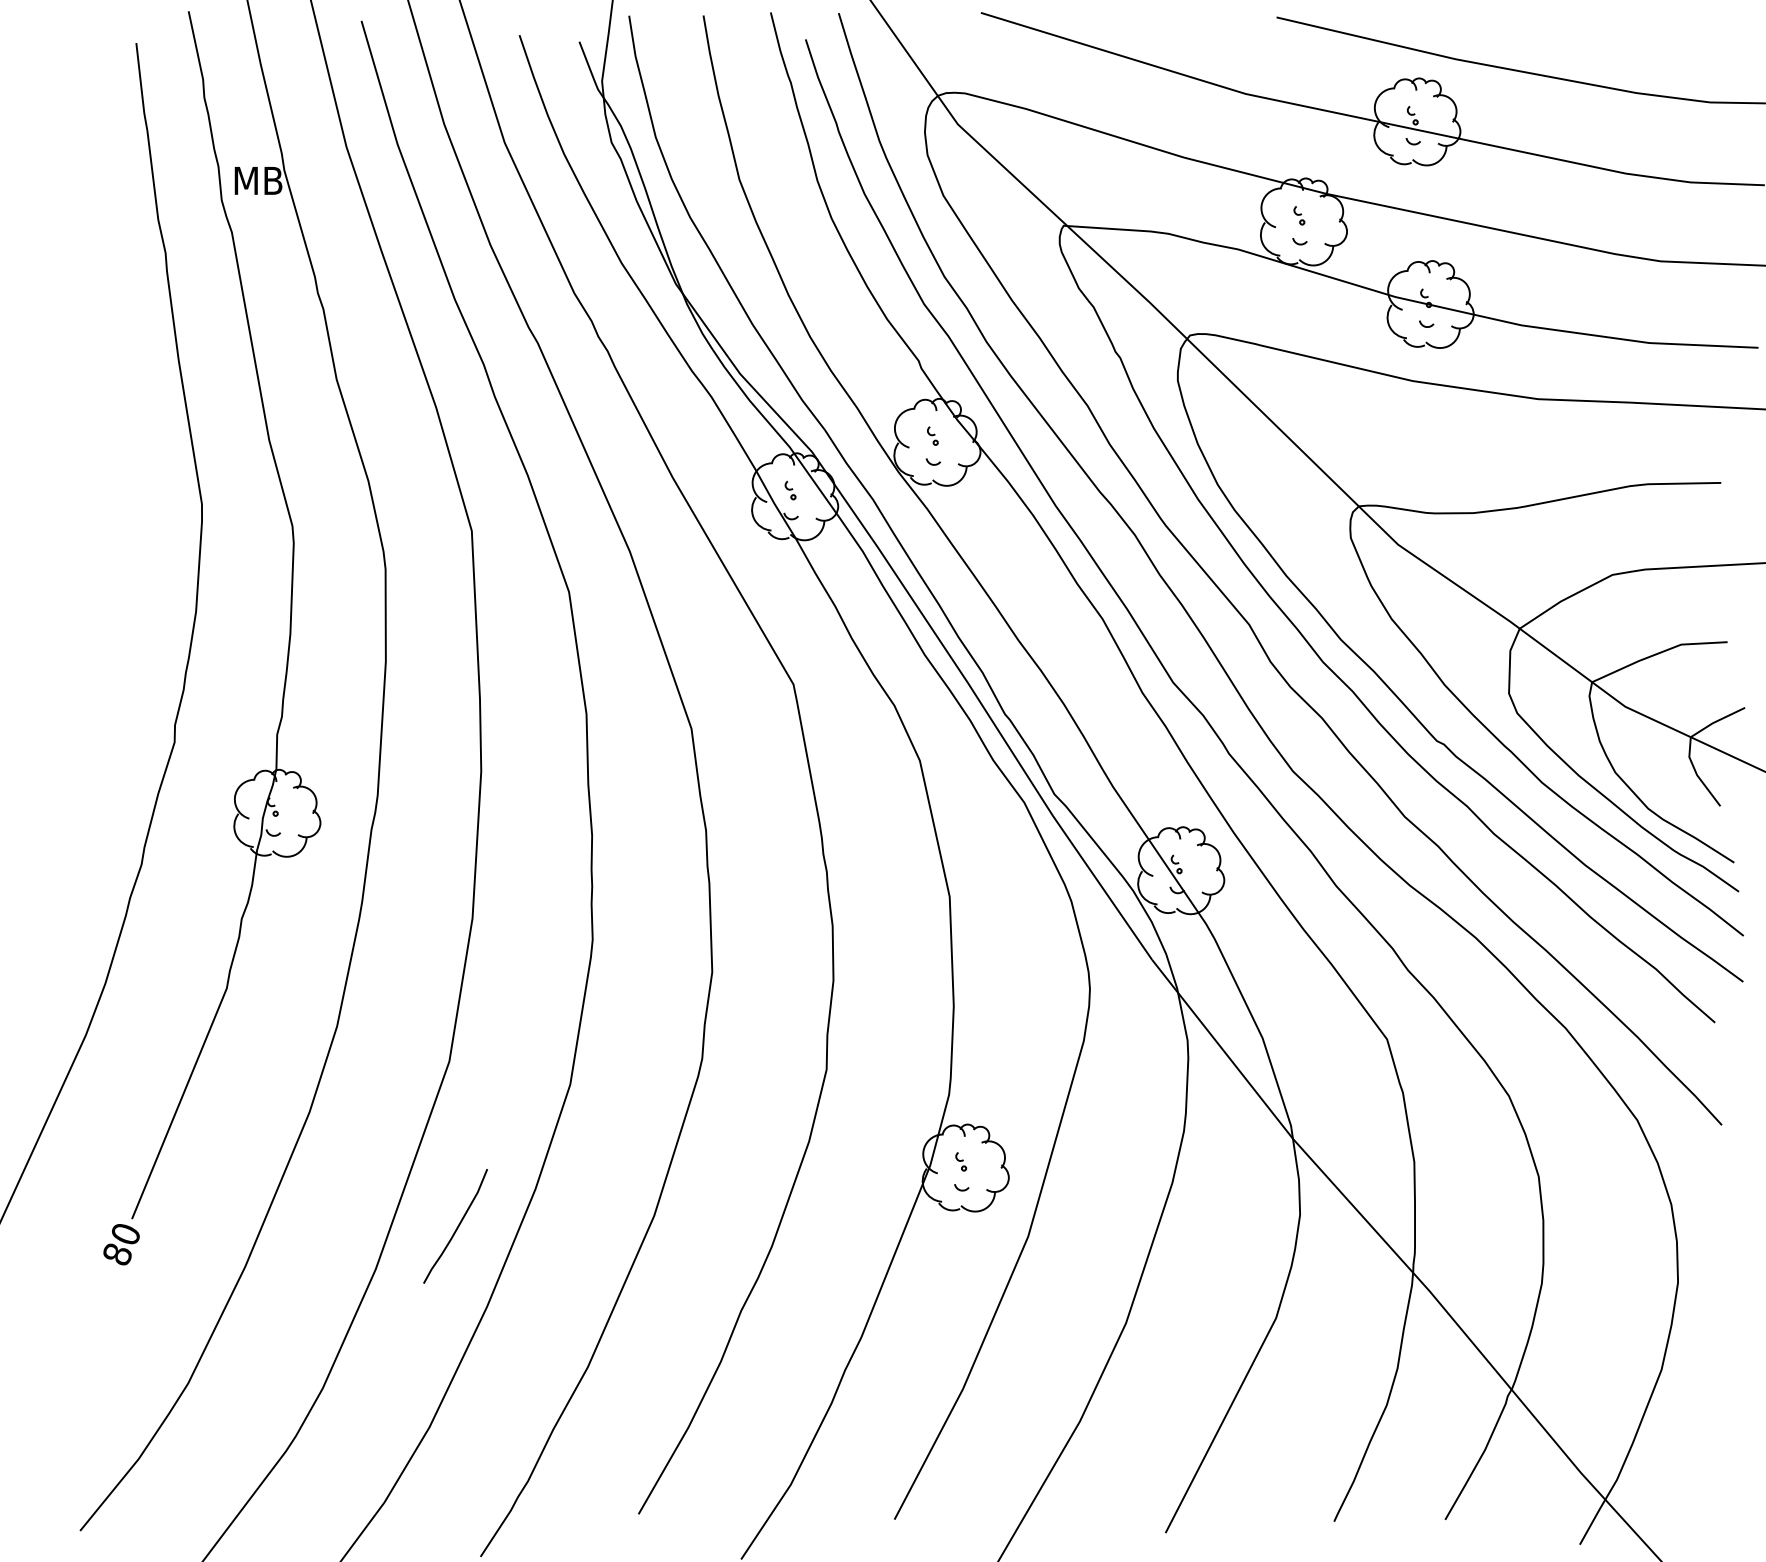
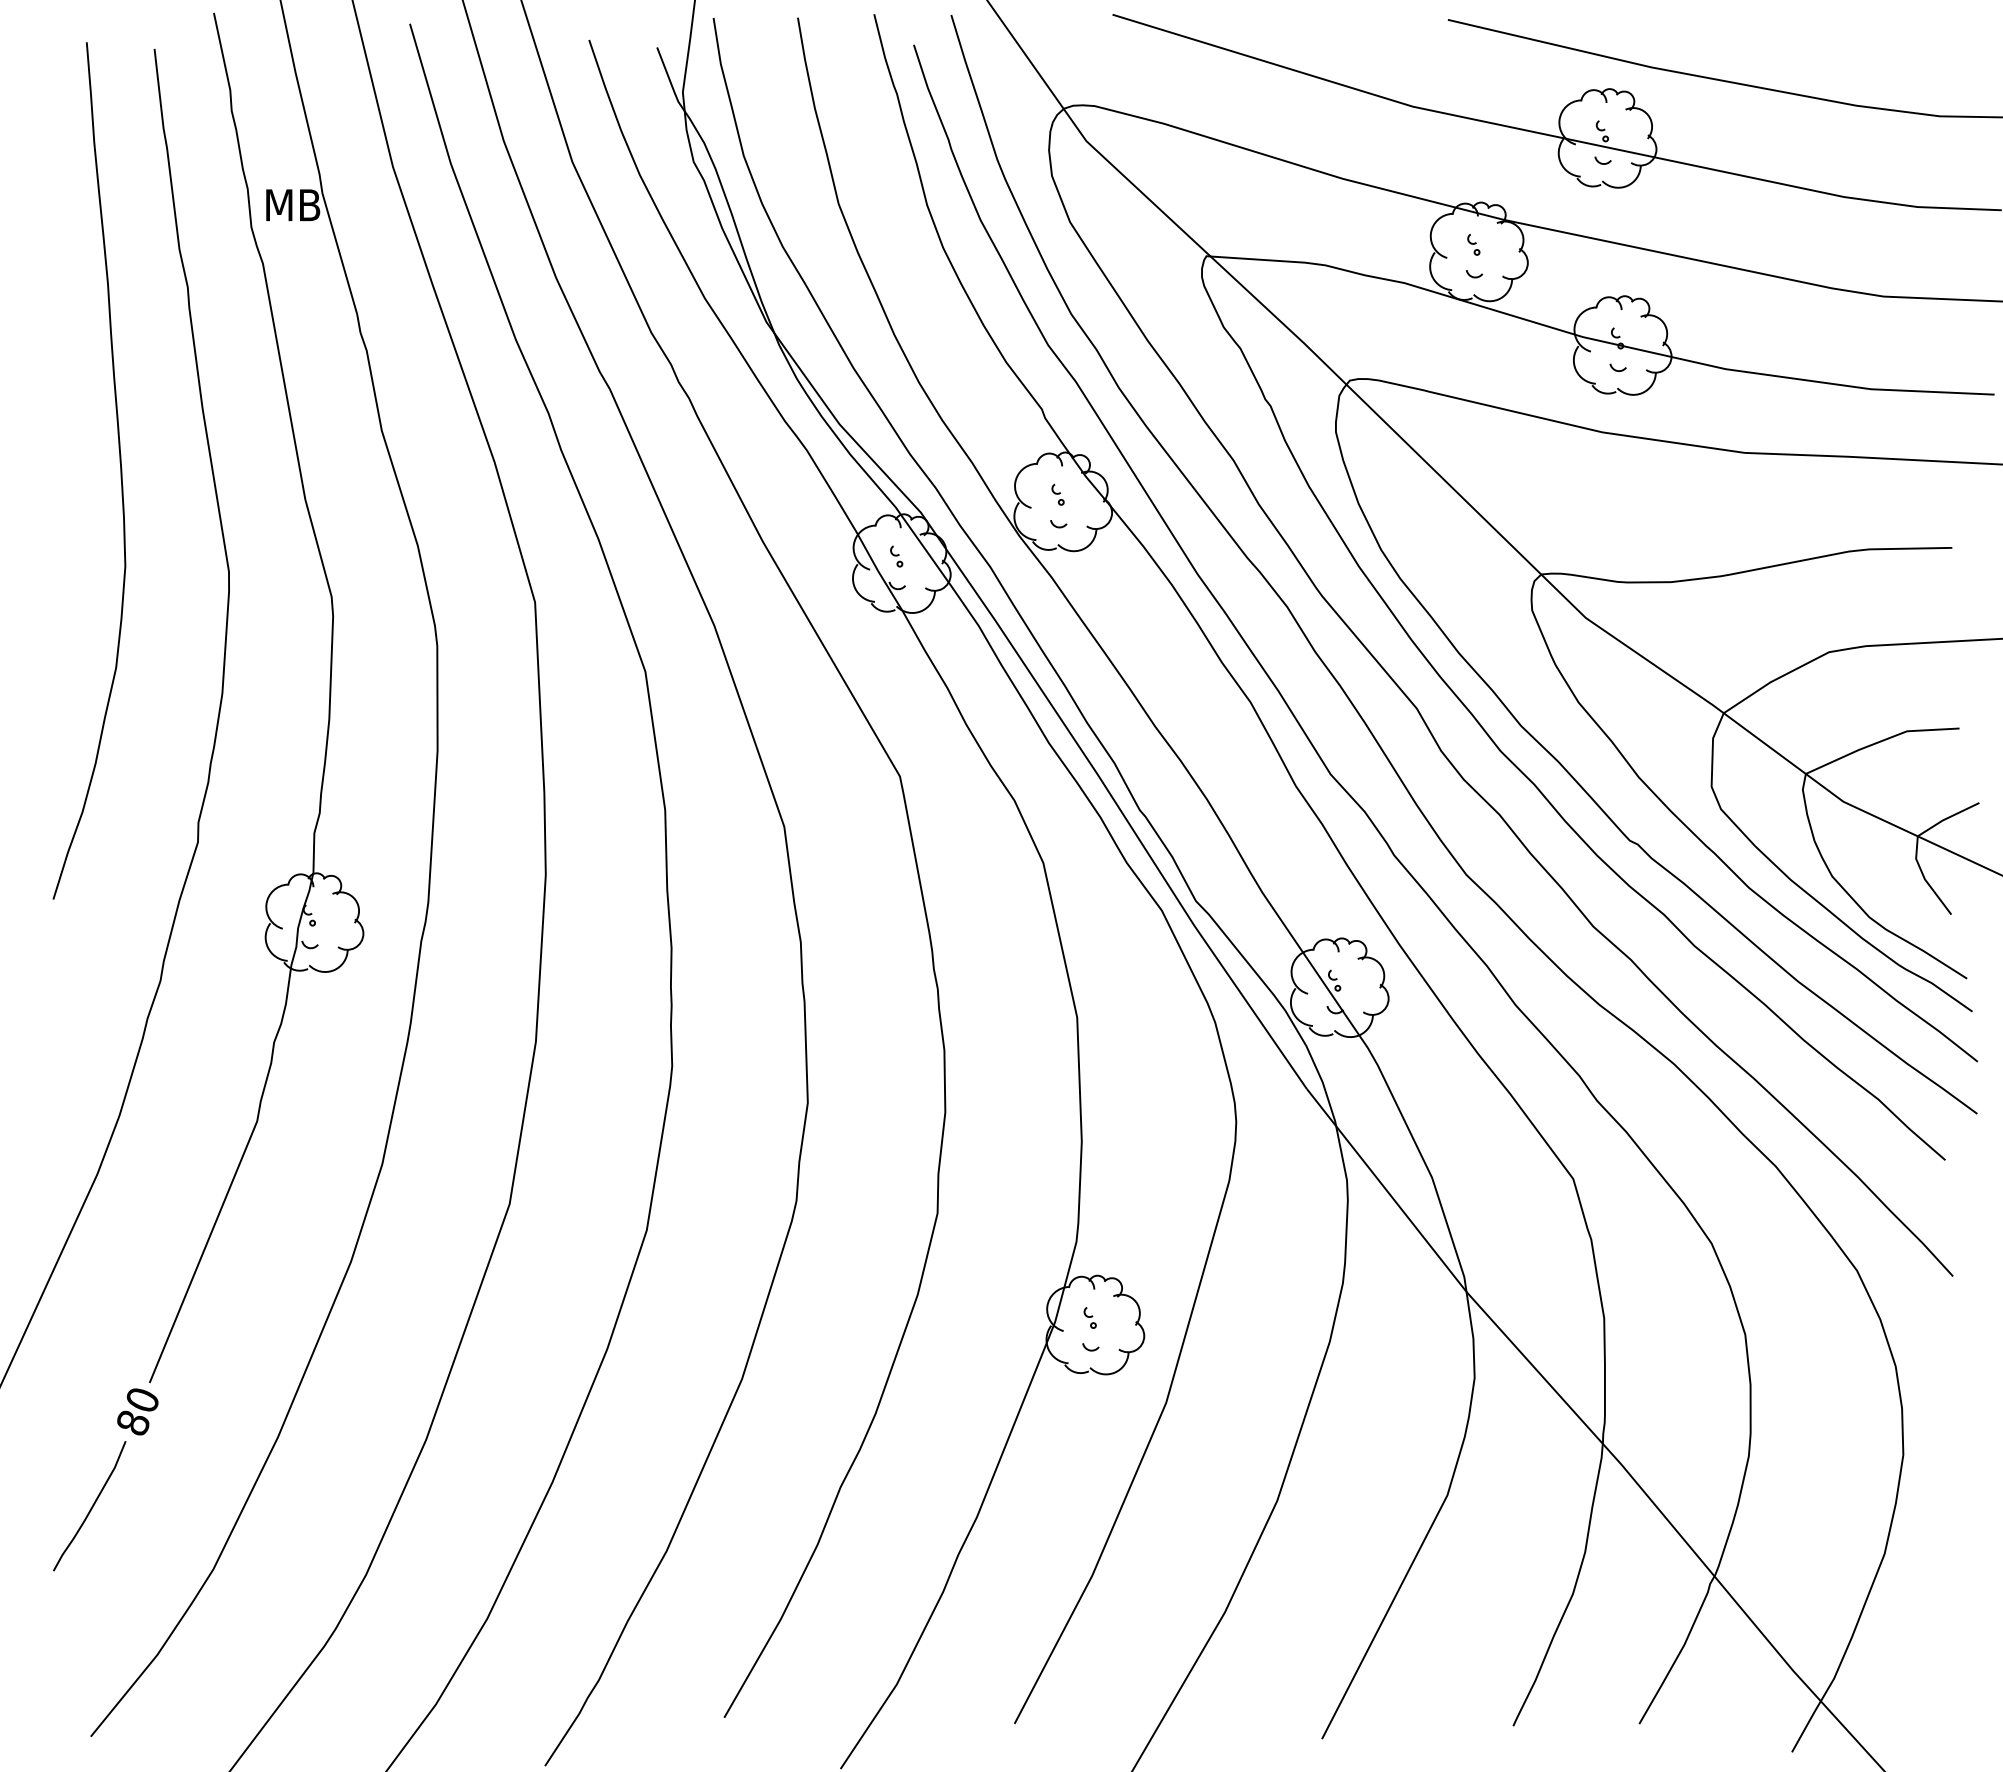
curve: (106, 414) -> (120, 470), added
curve: (457, 1226) -> (91, 1506), moved

